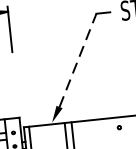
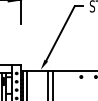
line: (78, 60) -> (60, 33), dashed -> solid

